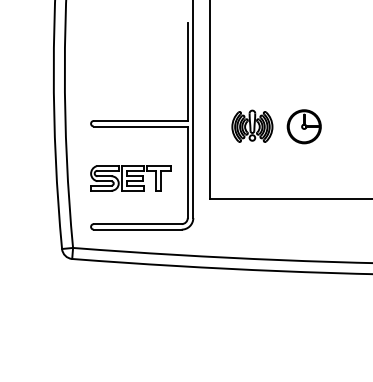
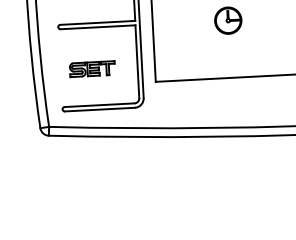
part: (252, 125) -> (186, 21), removed
part: (130, 178) -> (91, 69), size x0.7

